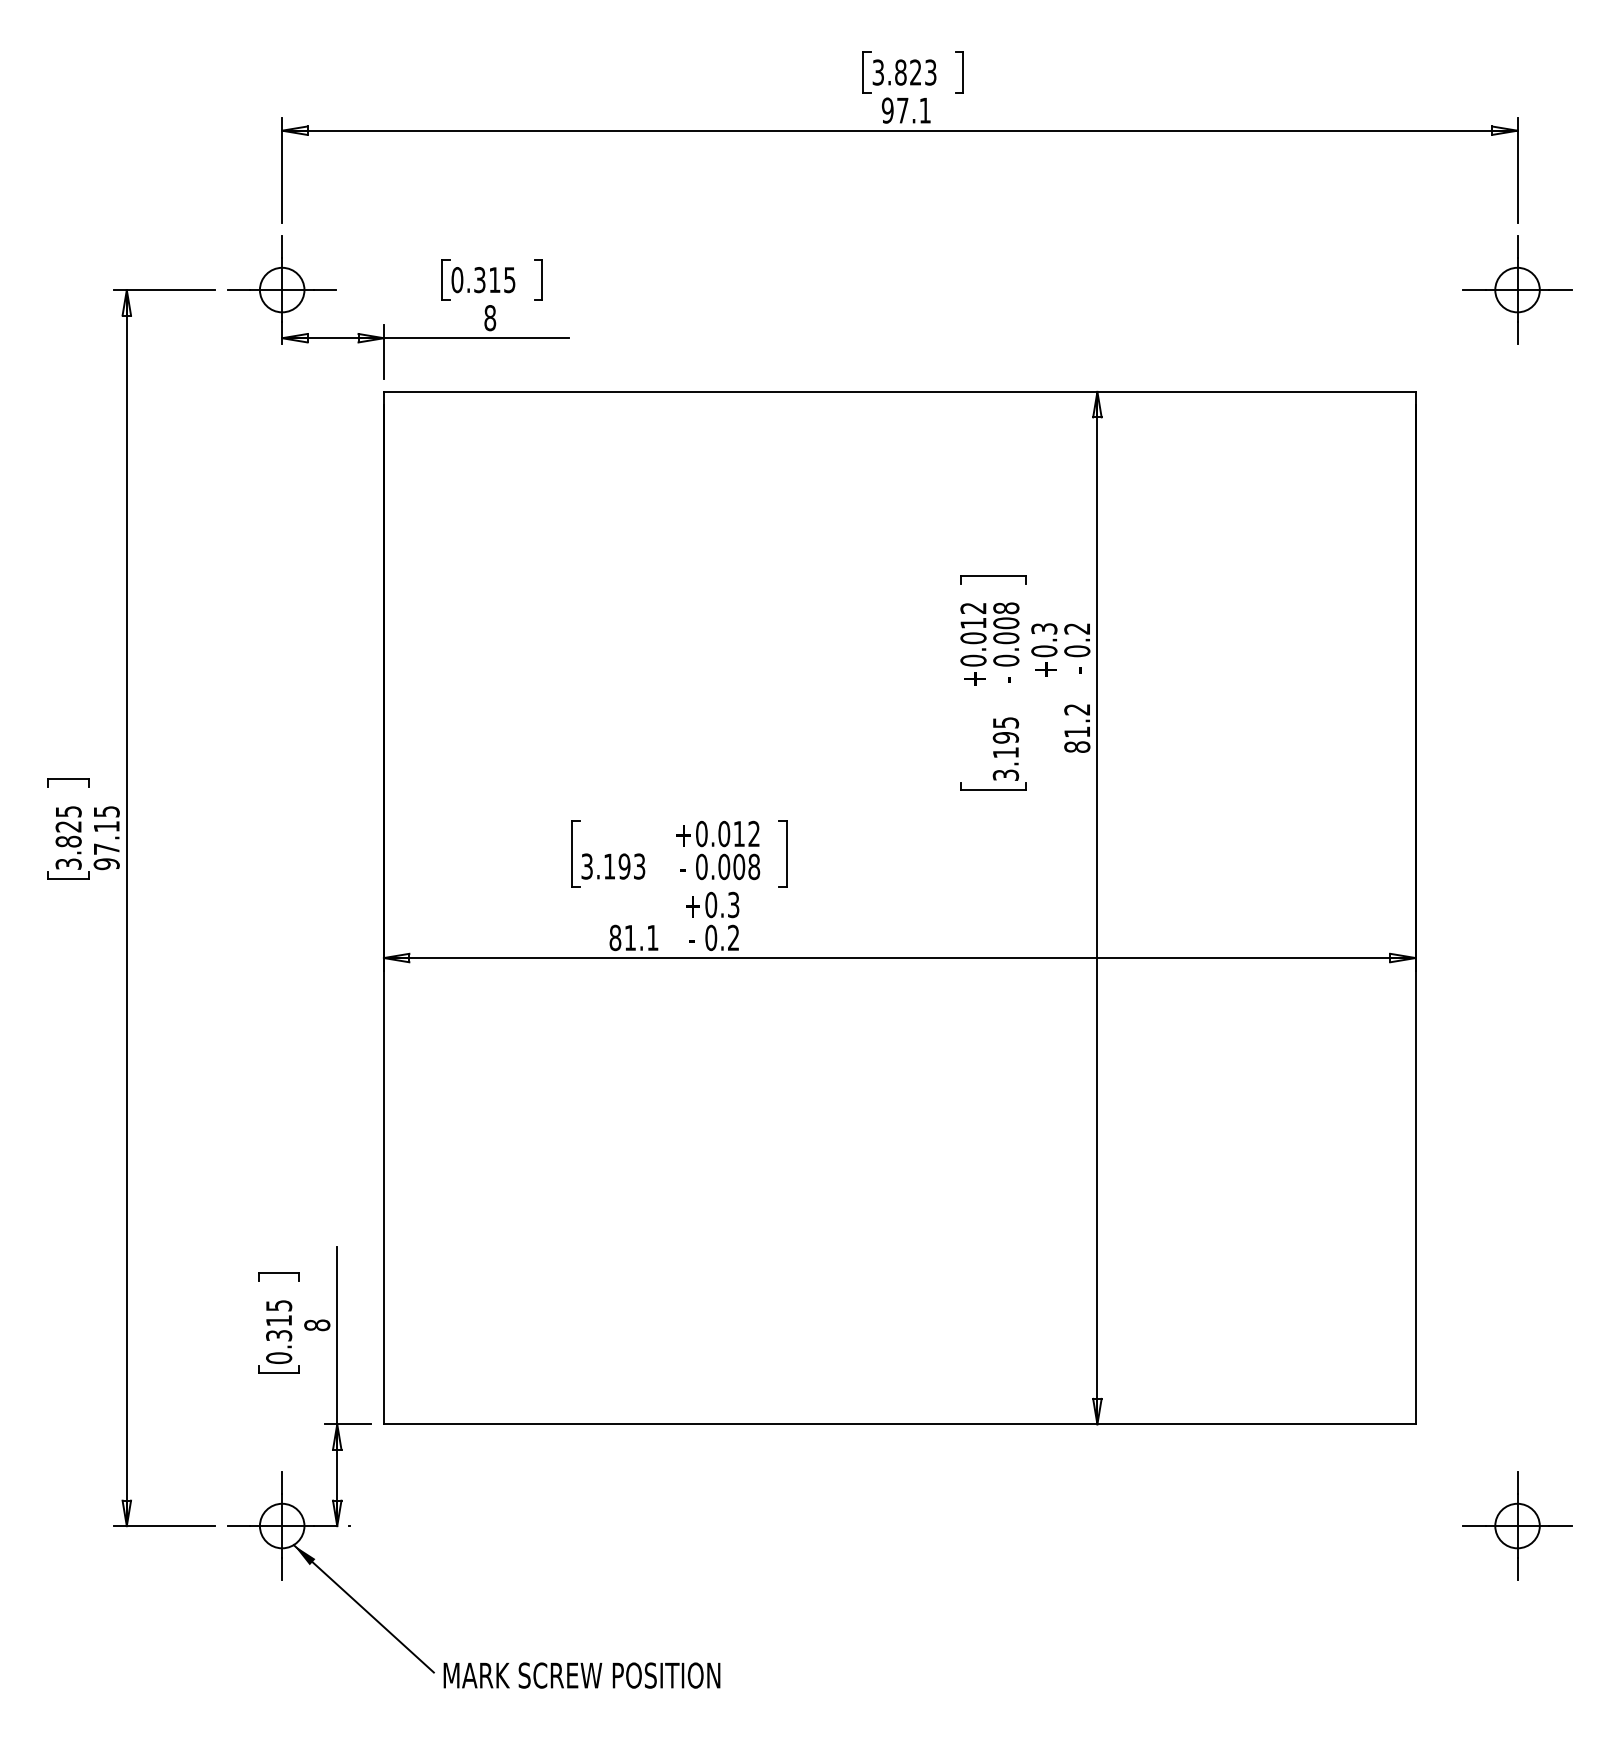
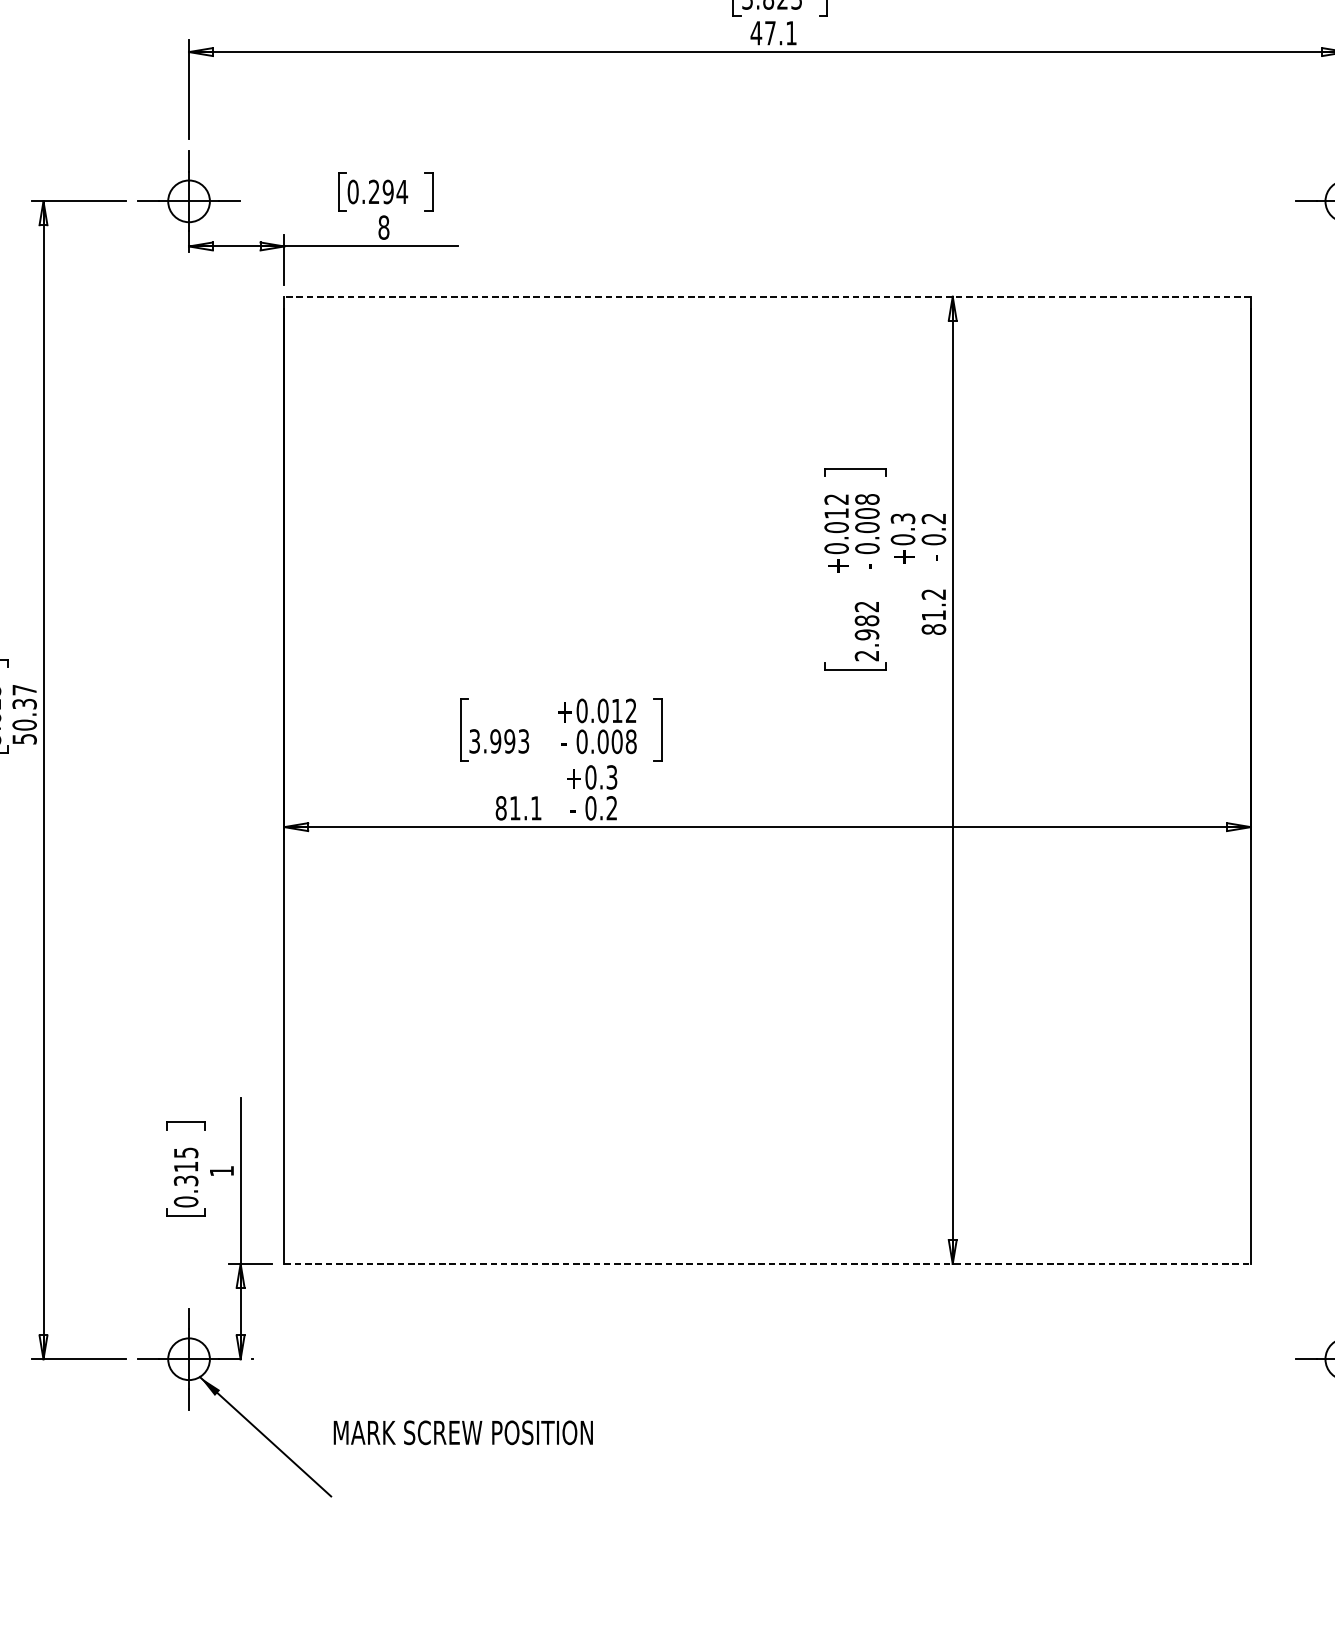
text: (887, 110) -> (756, 33), 97.1 -> 47.1
text: (494, 280) -> (387, 192), 0.315 -> 0.294
line: (899, 391) -> (767, 296), solid -> dashed
text: (1005, 748) -> (866, 630), 3.195 -> 2.982
text: (106, 838) -> (24, 715), 97.15 -> 50.37
text: (609, 866) -> (495, 741), 3.193 -> 3.993
text: (317, 1325) -> (222, 1171), 8 -> 1
line: (899, 1424) -> (767, 1264), solid -> dashed
text: (581, 1675) -> (462, 1432), moved

